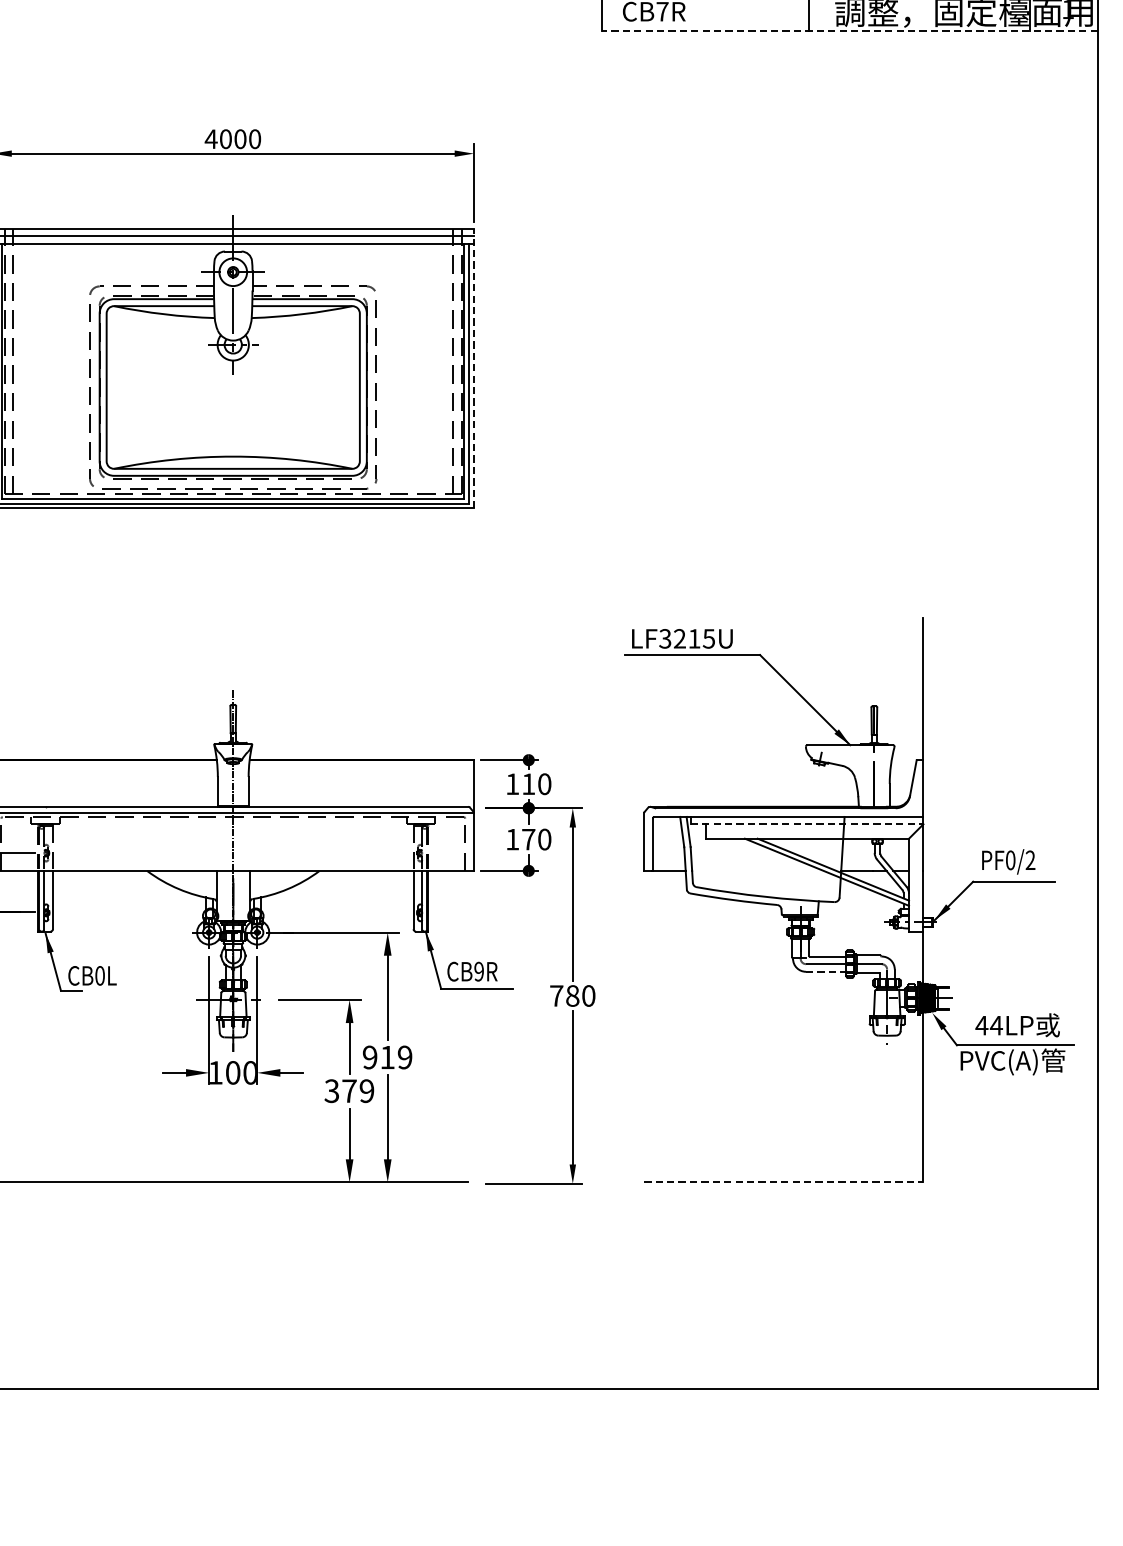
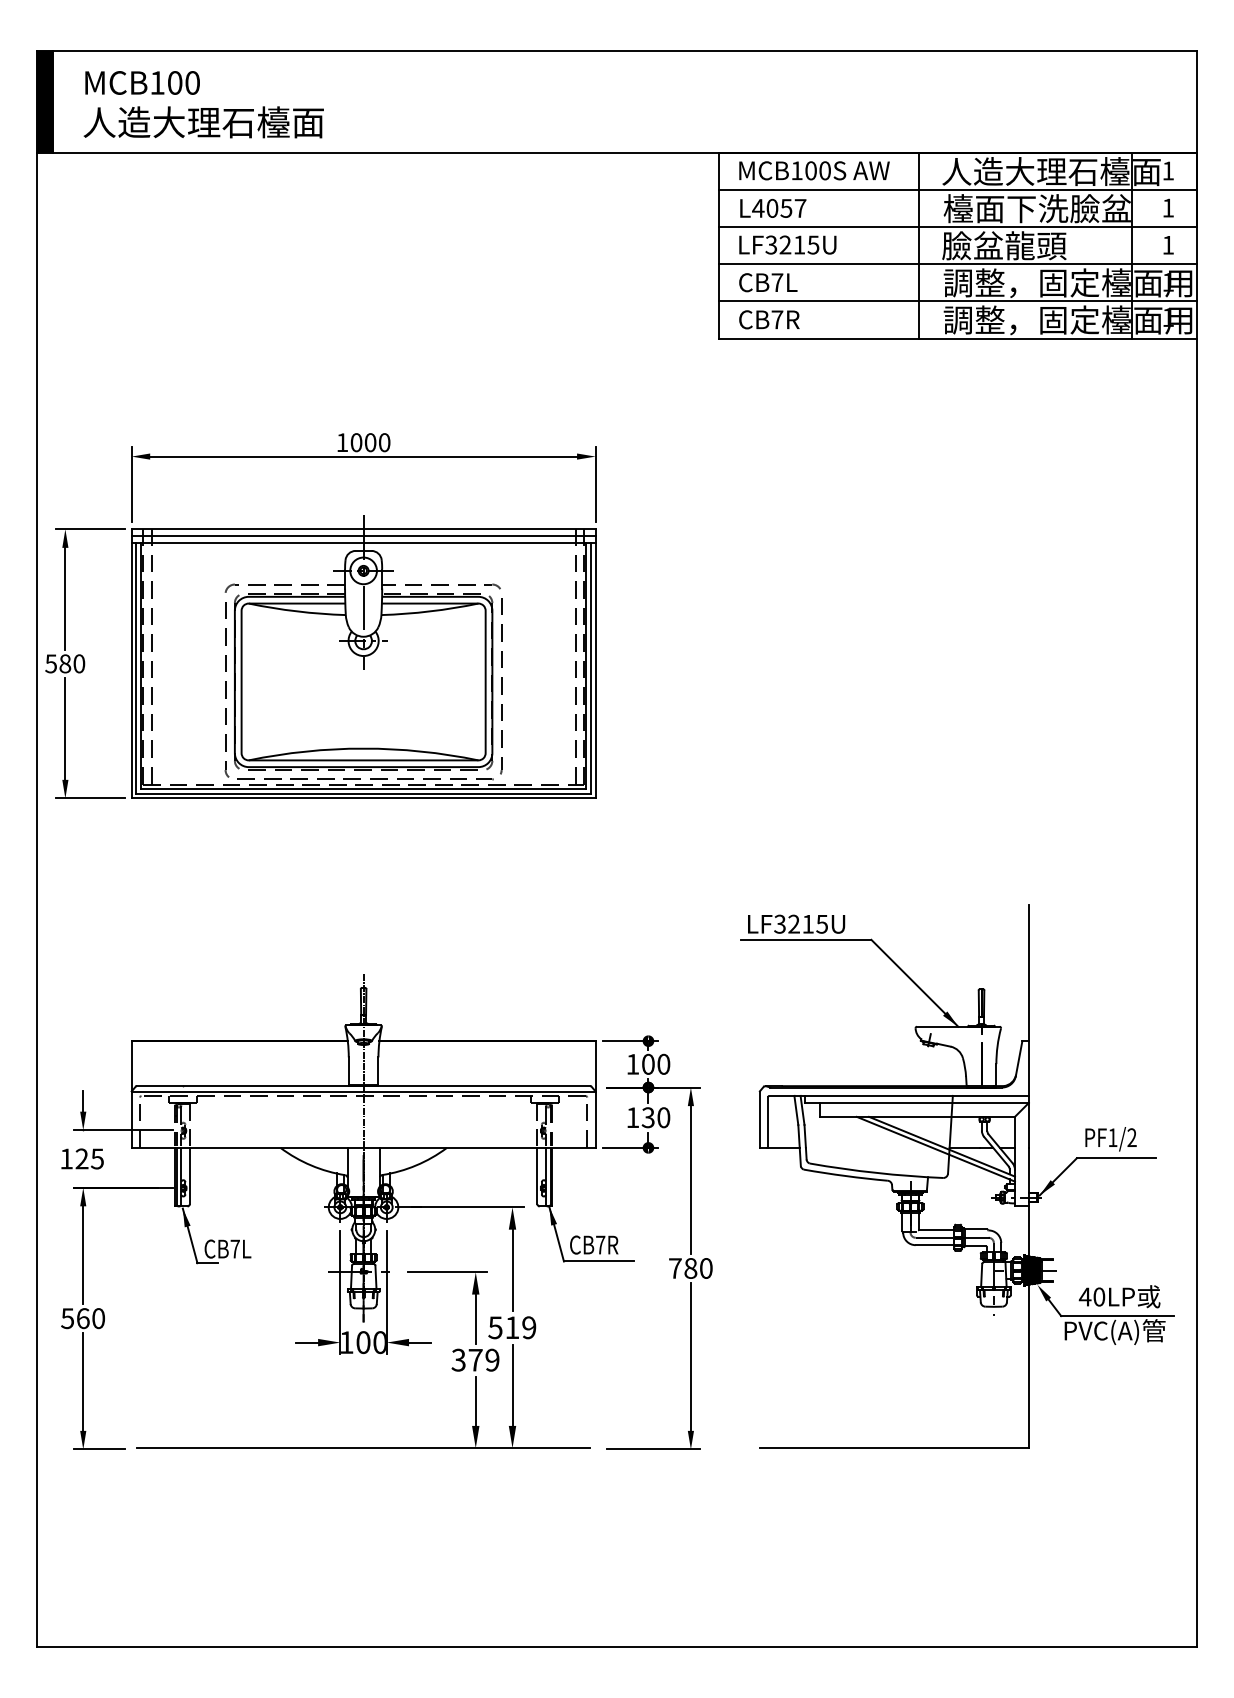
line: (850, 31) -> (958, 338), dashed -> solid
text: (211, 139) -> (342, 442), 4000 -> 1000
line: (473, 368) -> (595, 663), dashed -> solid
text: (528, 783) -> (648, 1063), 110 -> 100
line: (807, 823) -> (917, 1102), dashed -> solid
text: (527, 839) -> (647, 1117), 170 -> 130
text: (1010, 860) -> (1112, 1137), PF0/2 -> PF1/2
text: (479, 971) -> (600, 1244), CB9R -> CB7R
line: (826, 972) -> (935, 1245), dashed -> solid
text: (99, 975) -> (234, 1248), CB0L -> CB7L
text: (995, 1025) -> (1098, 1296), 44LP -> 40LP
text: (370, 1057) -> (495, 1327), 919 -> 519
line: (784, 1182) -> (894, 1448), dashed -> solid

